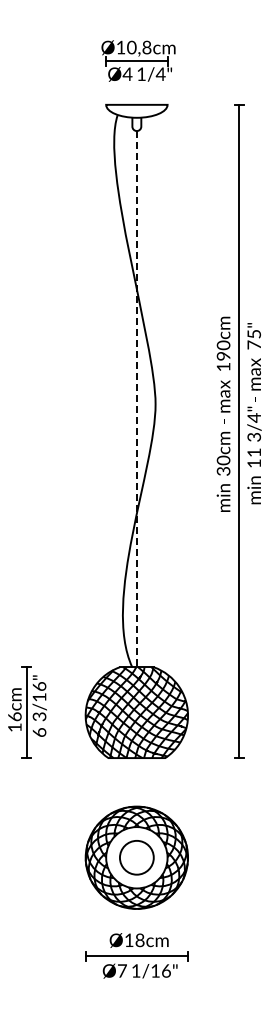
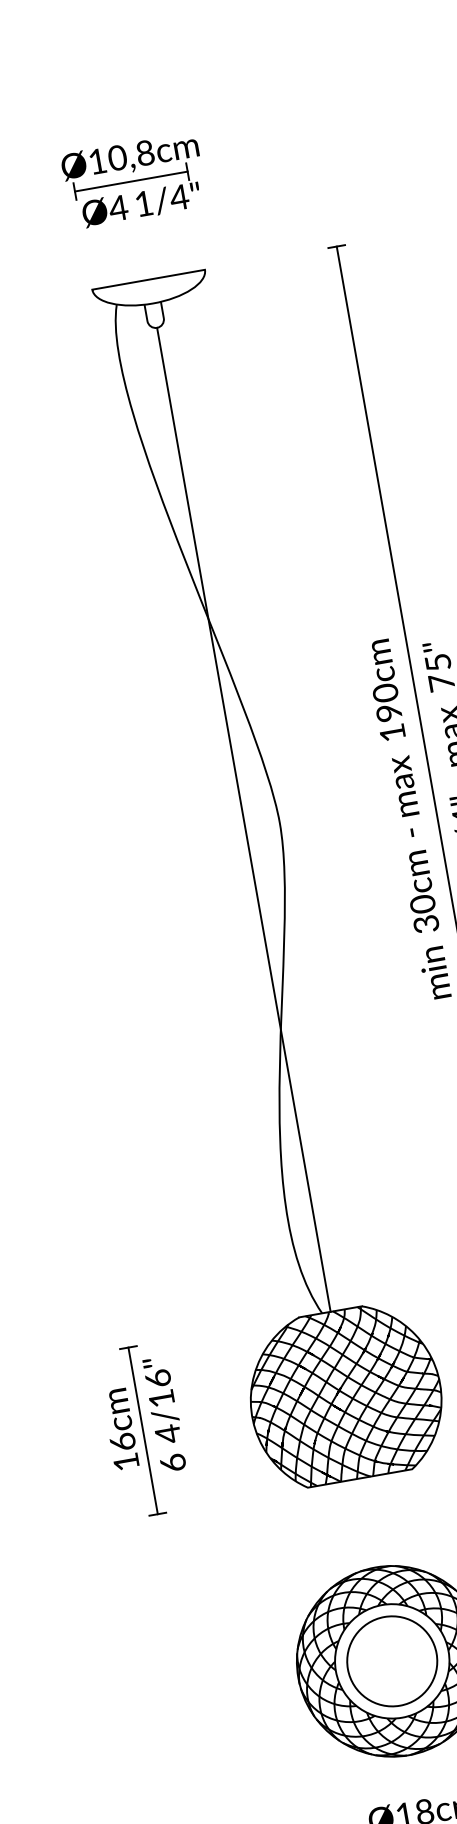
part: (138, 60) -> (134, 179), moved
line: (136, 399) -> (243, 820), dashed -> solid
text: (39, 716) -> (167, 1433), 3/16" -> 4/16"
circle: (136, 857) -> (391, 1660), size x1.43

